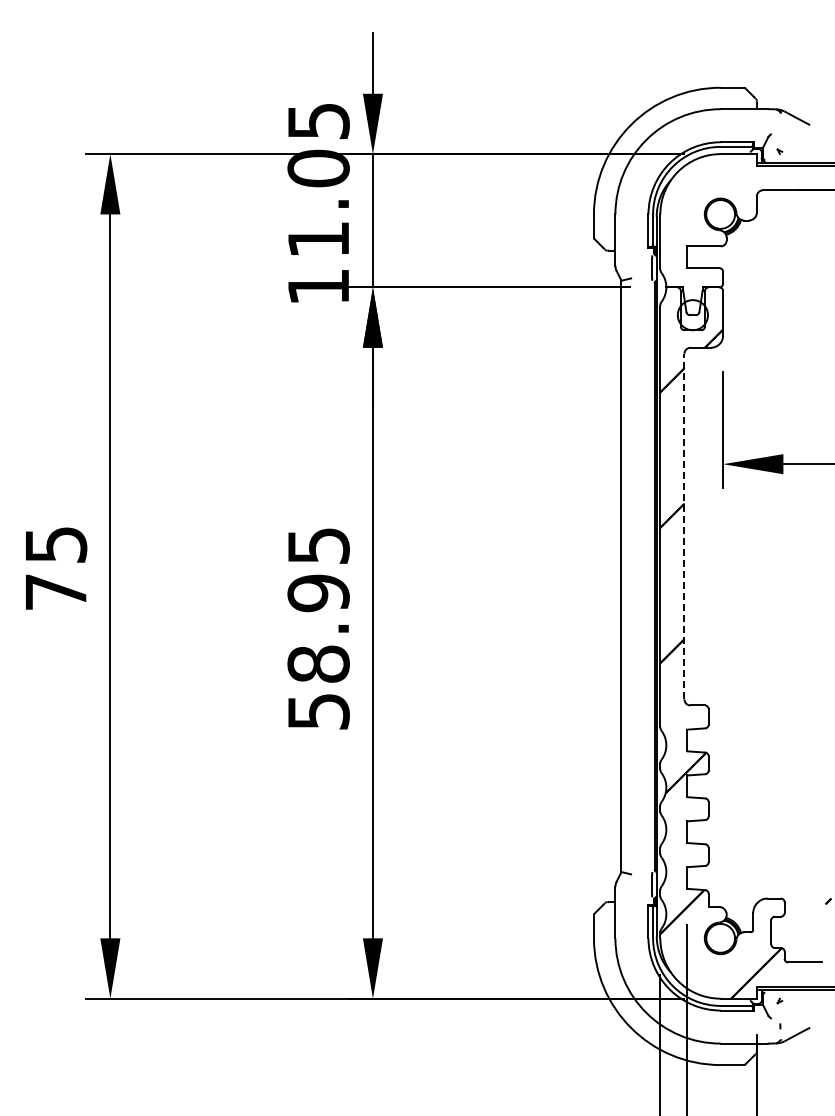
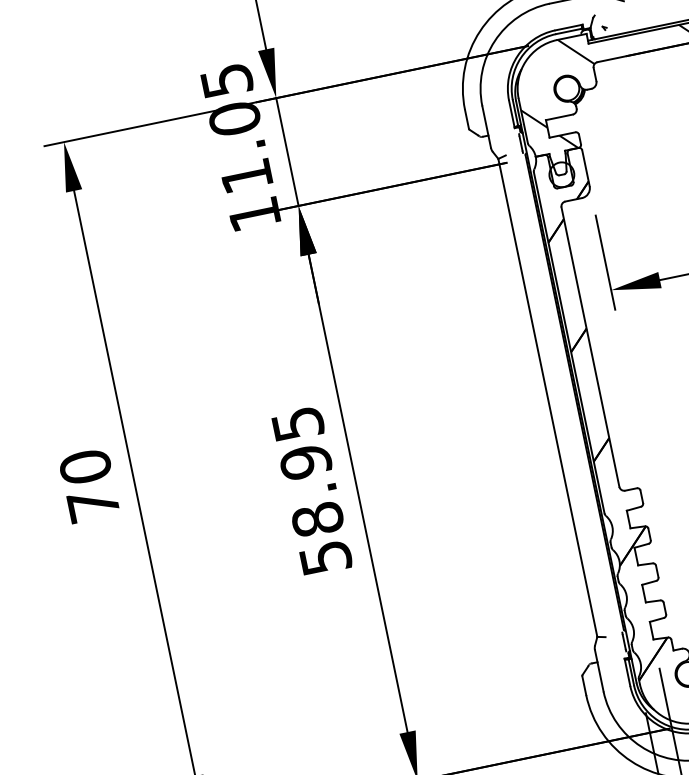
hatch: (709, 220) -> (559, 95), added
line: (684, 526) -> (590, 347), dashed -> solid
text: (55, 544) -> (85, 466), 75 -> 70

